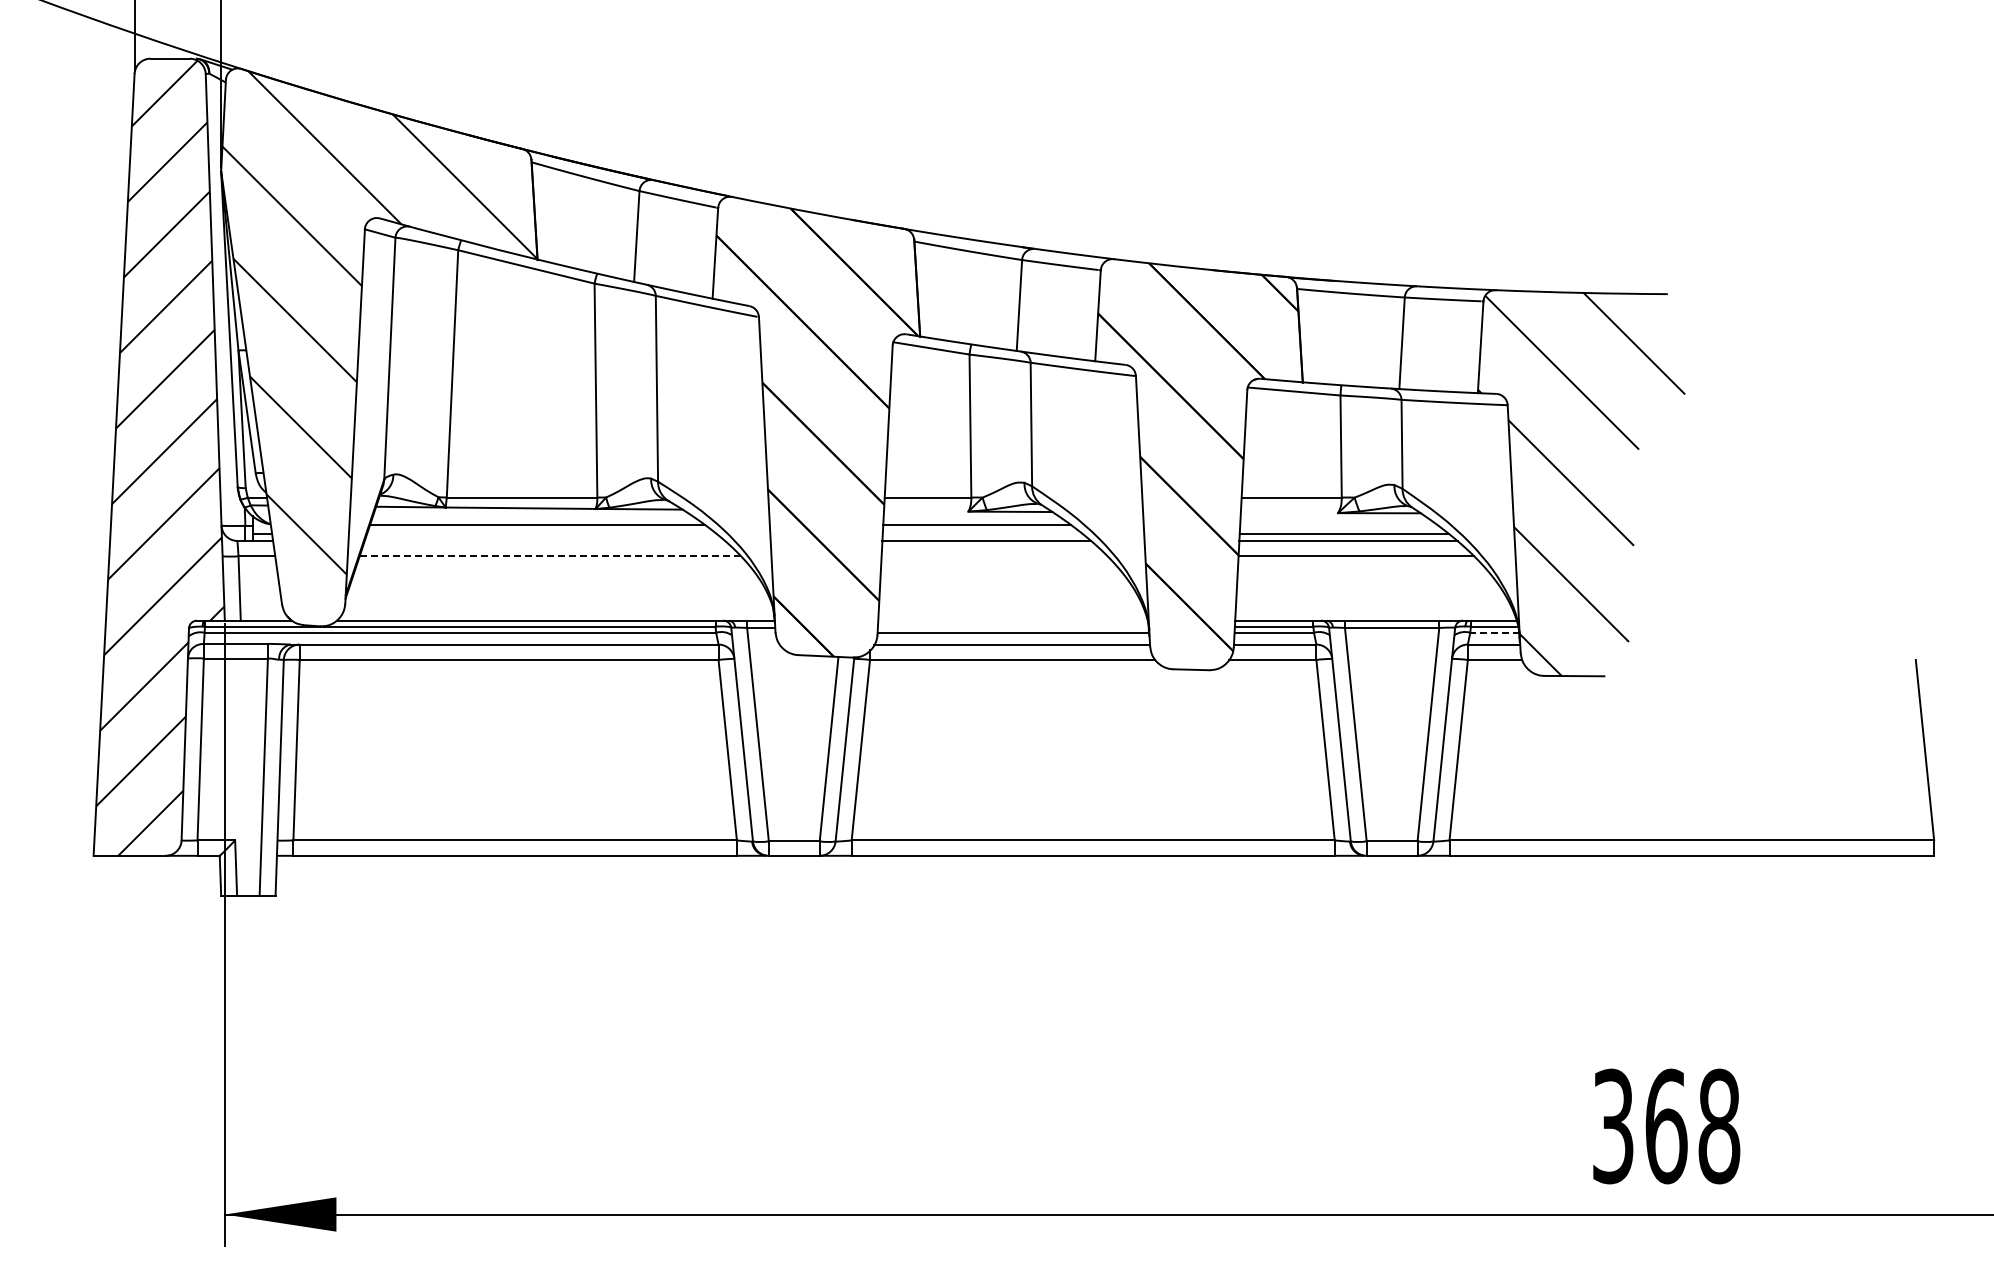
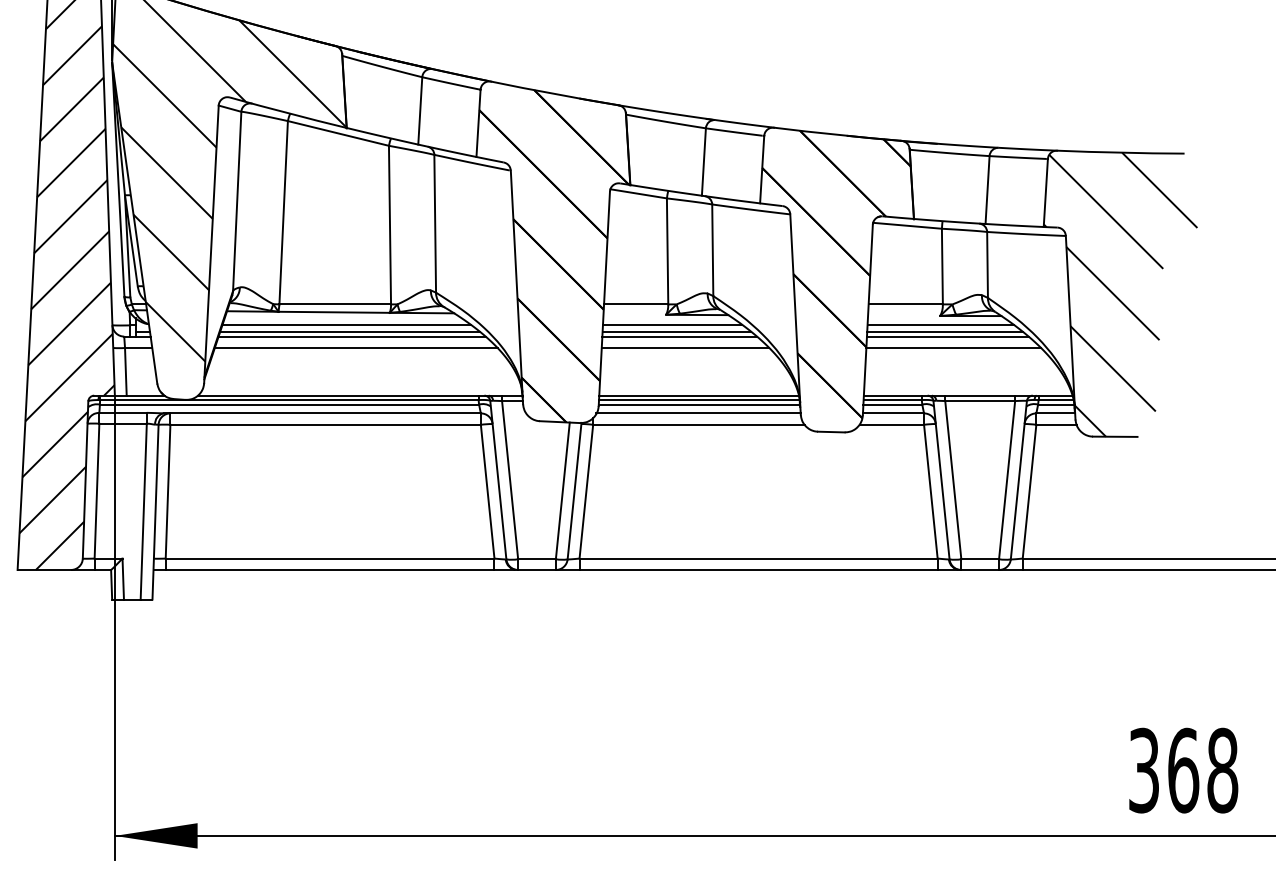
line: (1338, 525) -> (940, 325), added
line: (542, 534) -> (350, 331), added
line: (982, 534) -> (676, 331), added
line: (544, 540) -> (351, 336), added
line: (550, 556) -> (356, 348), dashed -> solid
line: (994, 556) -> (685, 348), added
line: (1012, 620) -> (698, 395), added
line: (1012, 626) -> (698, 399), added
line: (1494, 632) -> (1056, 404), dashed -> solid

